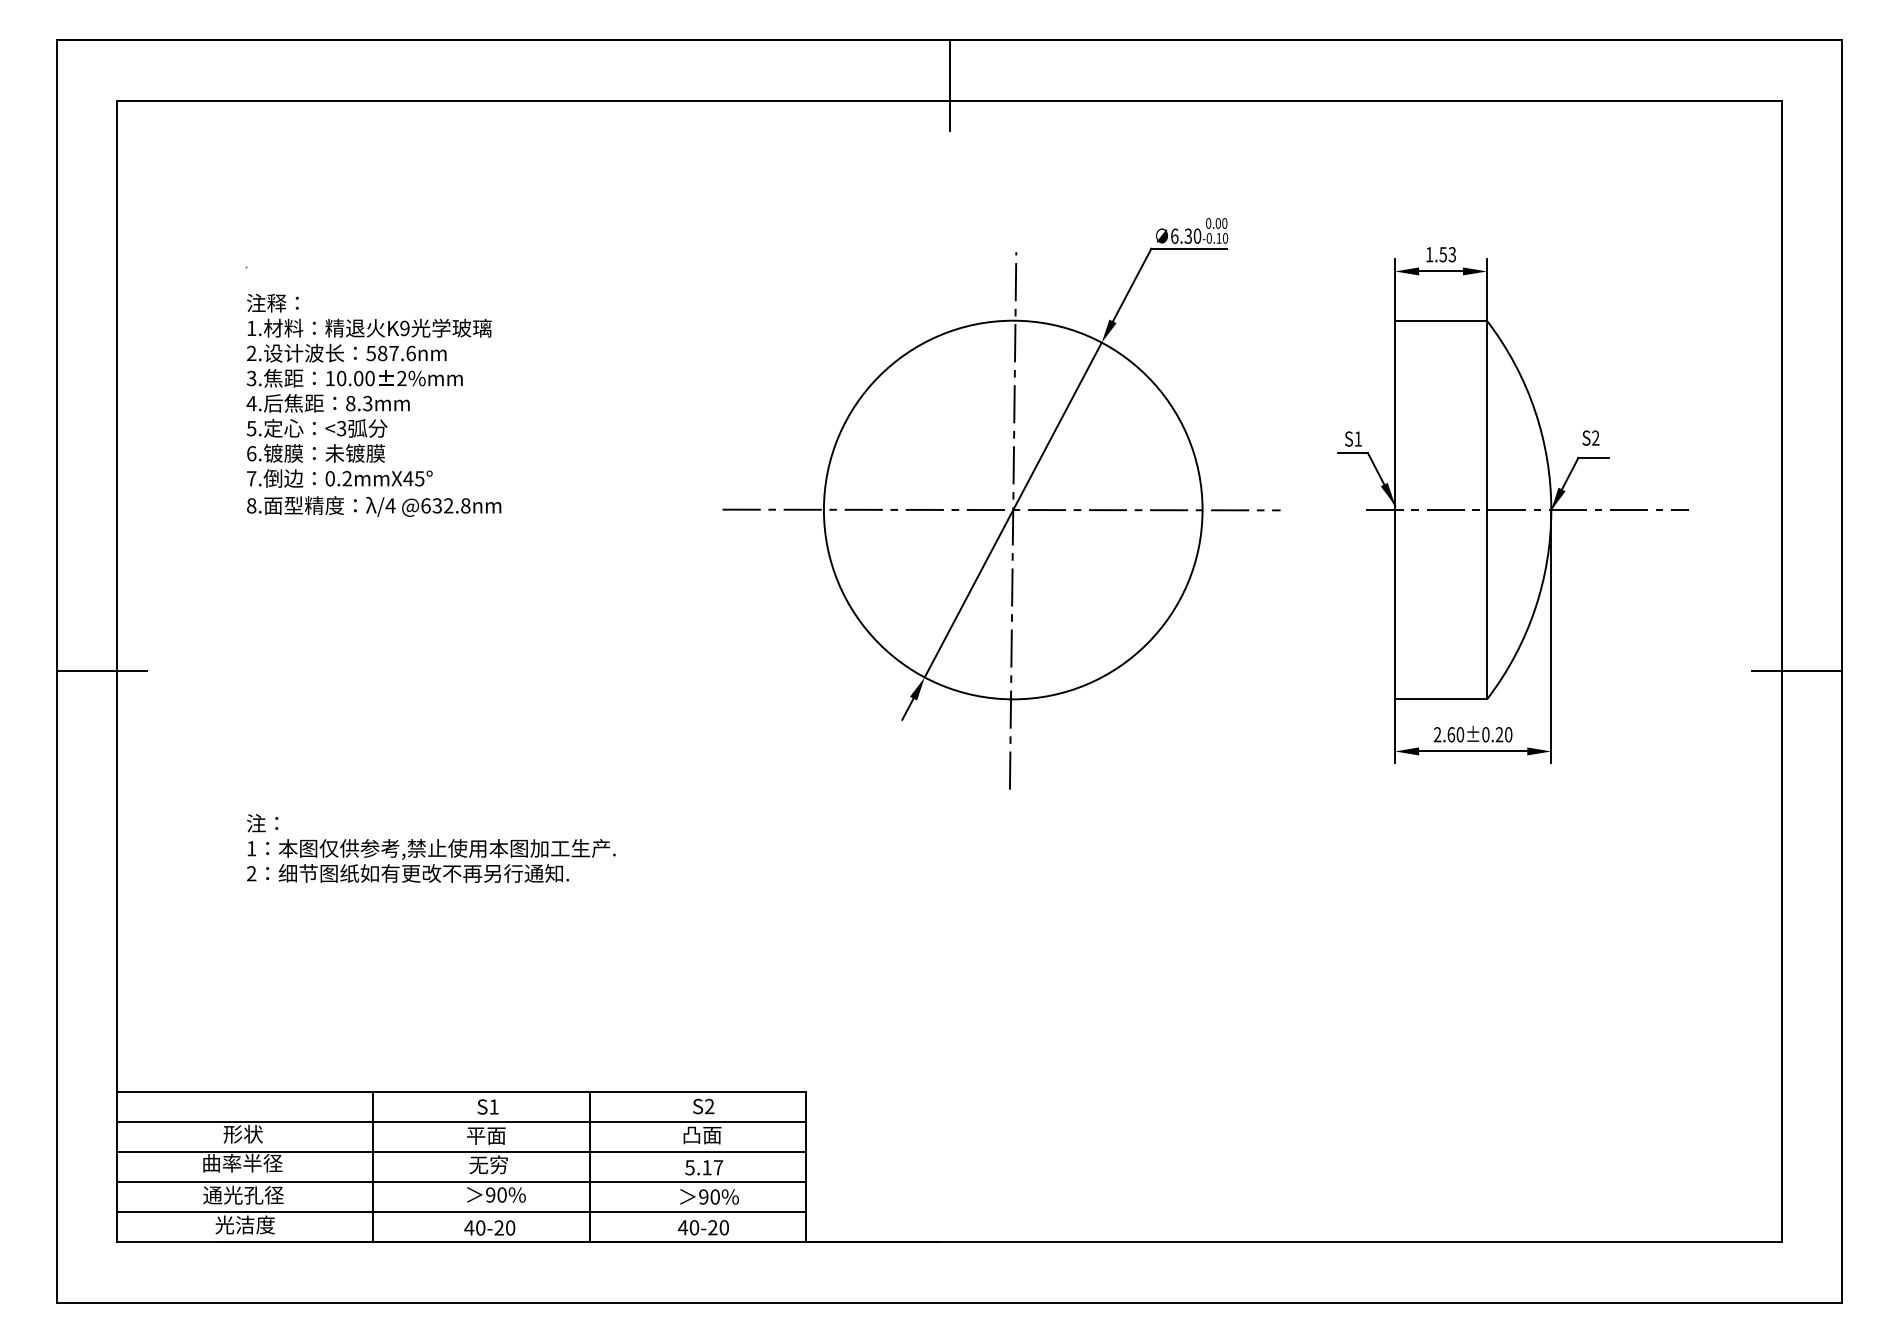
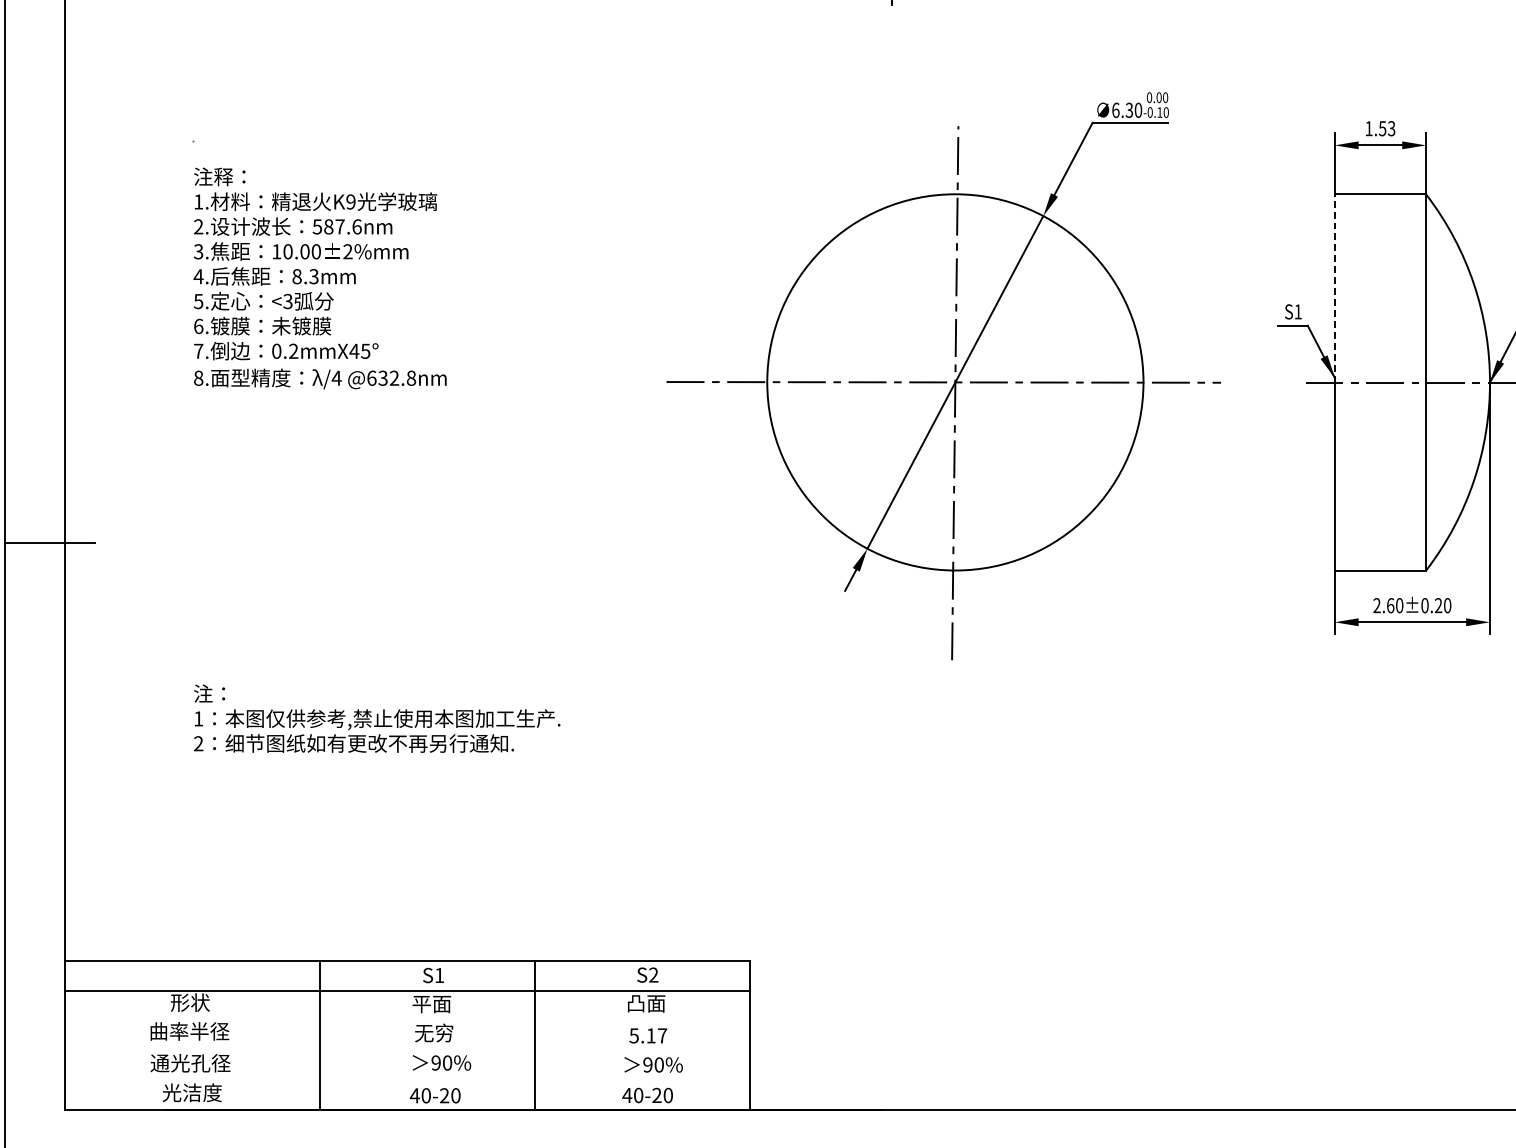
line: (1395, 415) -> (1335, 288), solid -> dashed
line: (461, 1152) -> (407, 1020), removed
line: (461, 1182) -> (407, 1050), removed
line: (461, 1212) -> (407, 1080), removed

